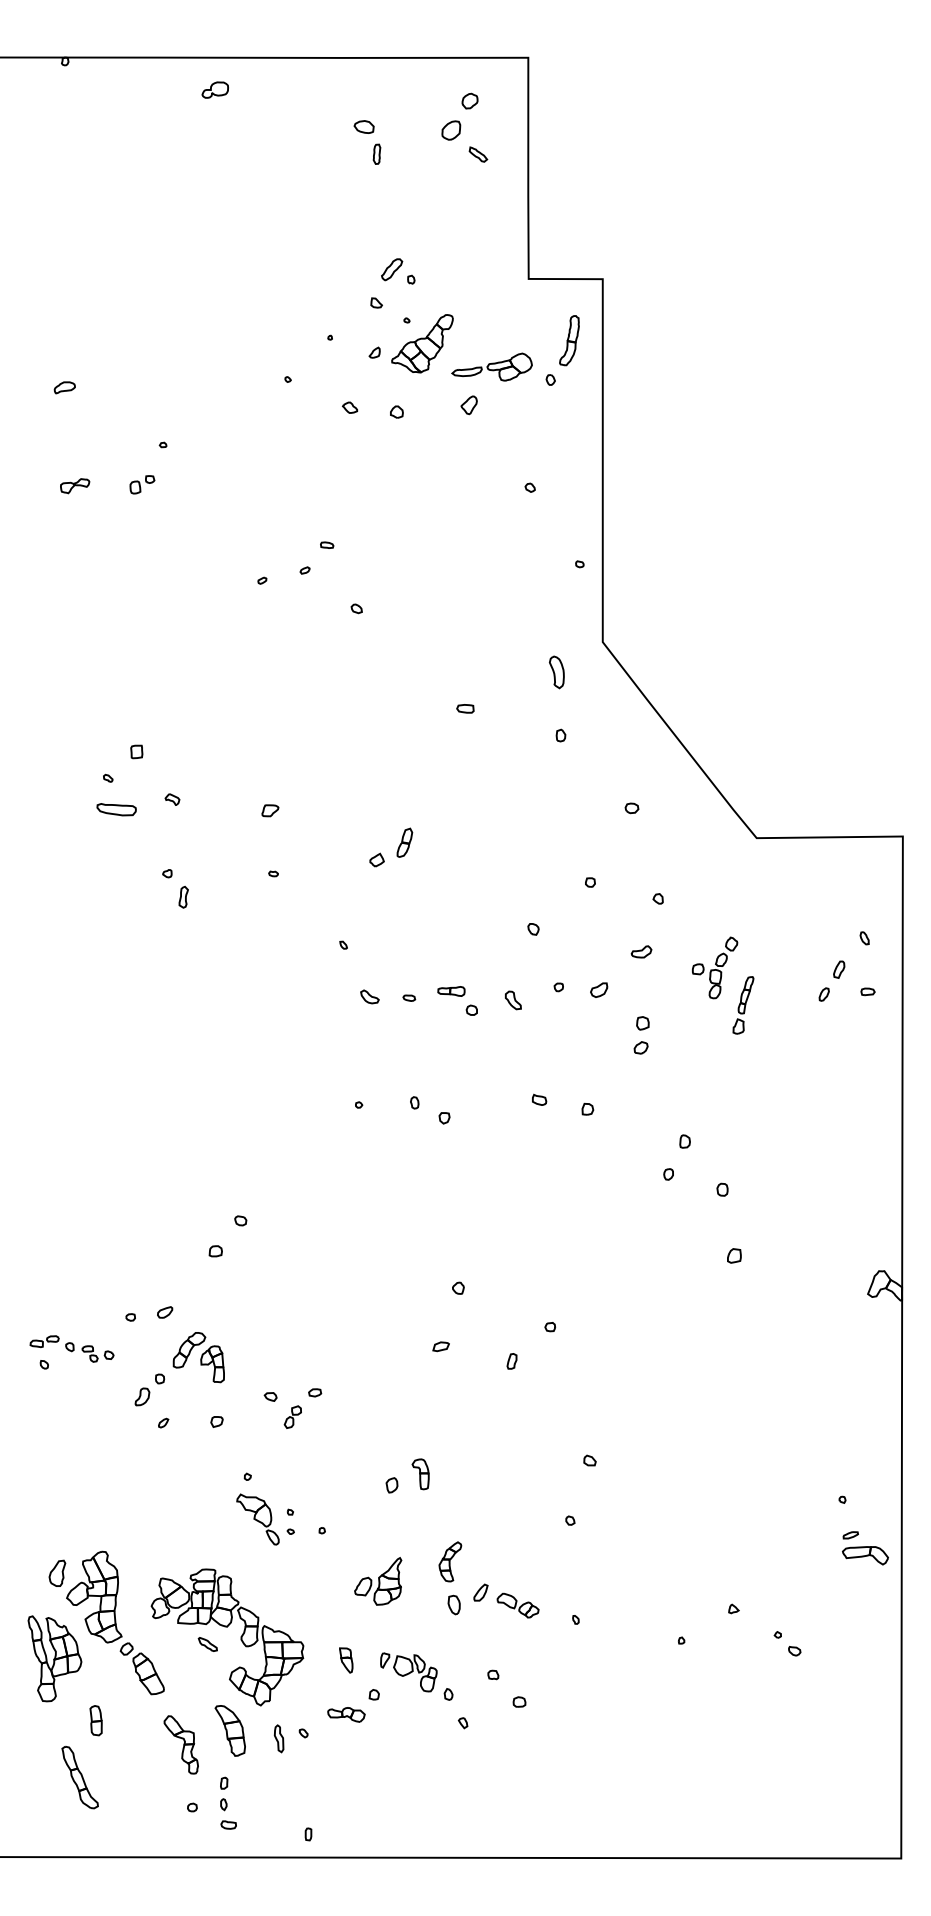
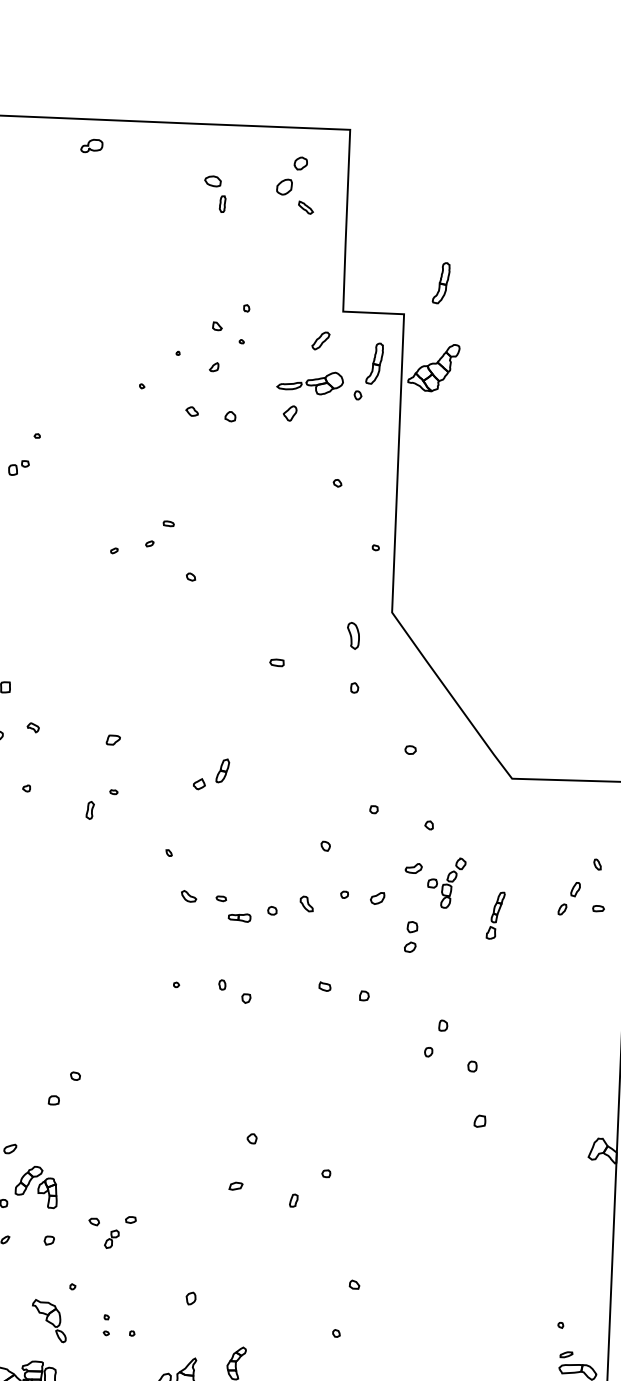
part: (646, 239) -> (441, 283), added
part: (392, 269) -> (321, 340), moved
part: (422, 343) -> (433, 367), moved
part: (183, 896) -> (90, 809), moved
part: (715, 967) -> (446, 882), moved
part: (451, 991) -> (239, 917), moved
part: (420, 1474) -> (214, 1290), removed
part: (257, 1519) -> (48, 1320), moved

